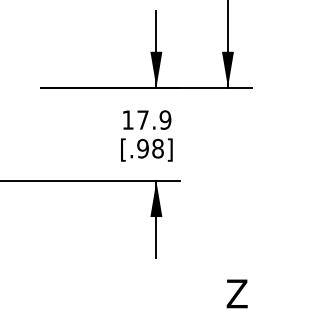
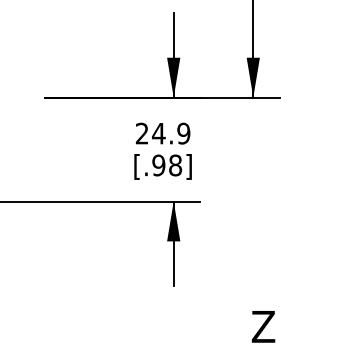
text: (135, 119) -> (150, 133), 17.9 -> 24.9

